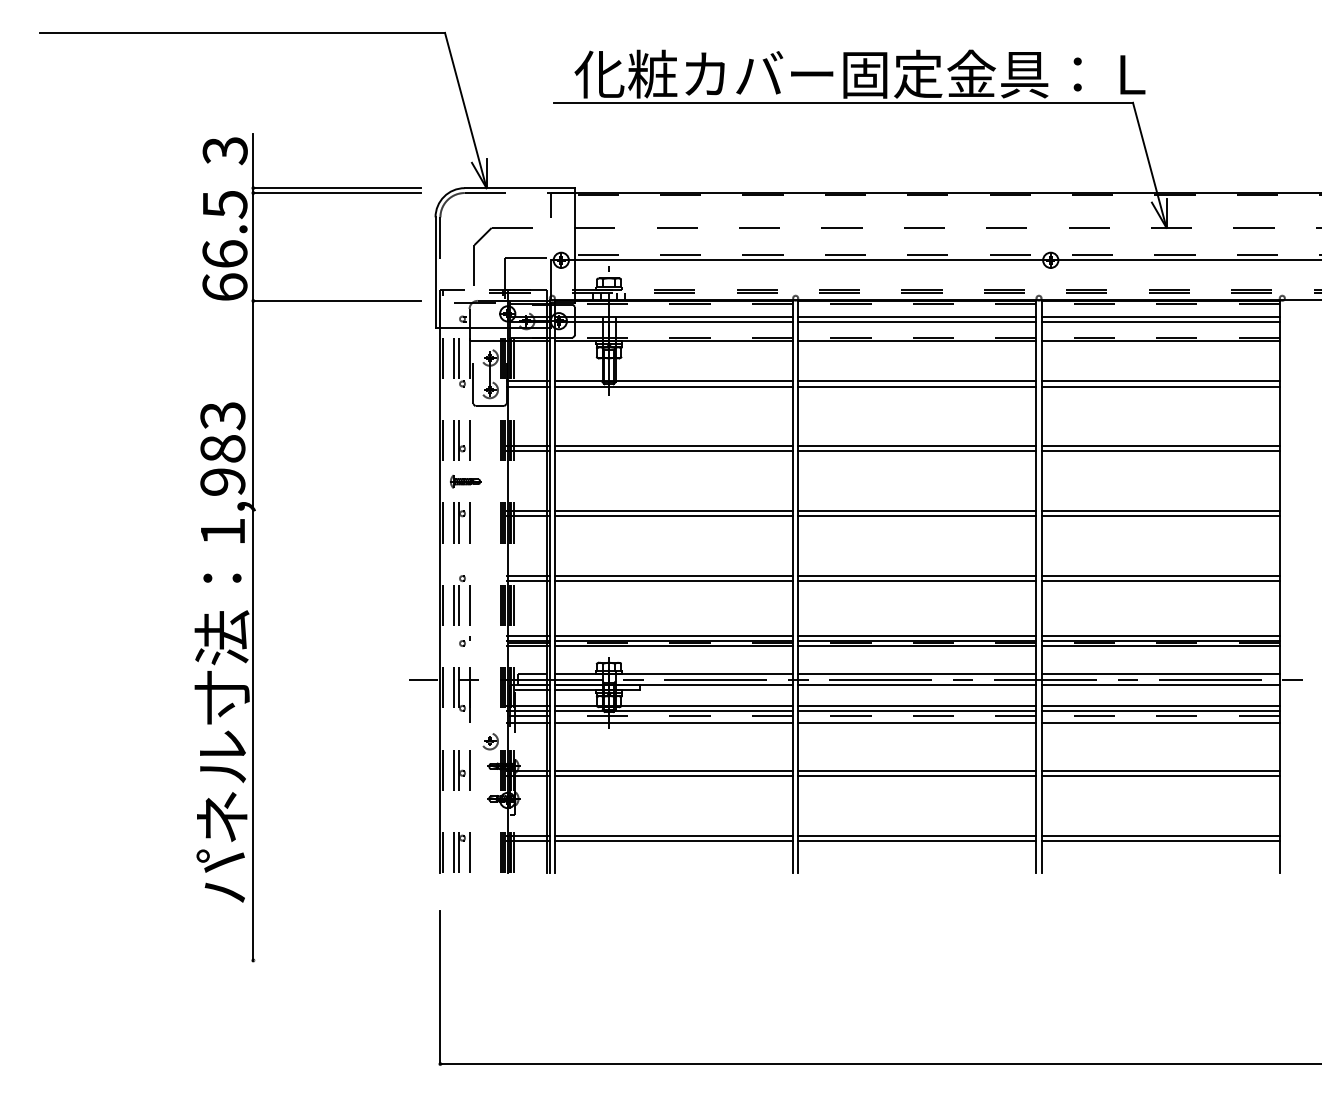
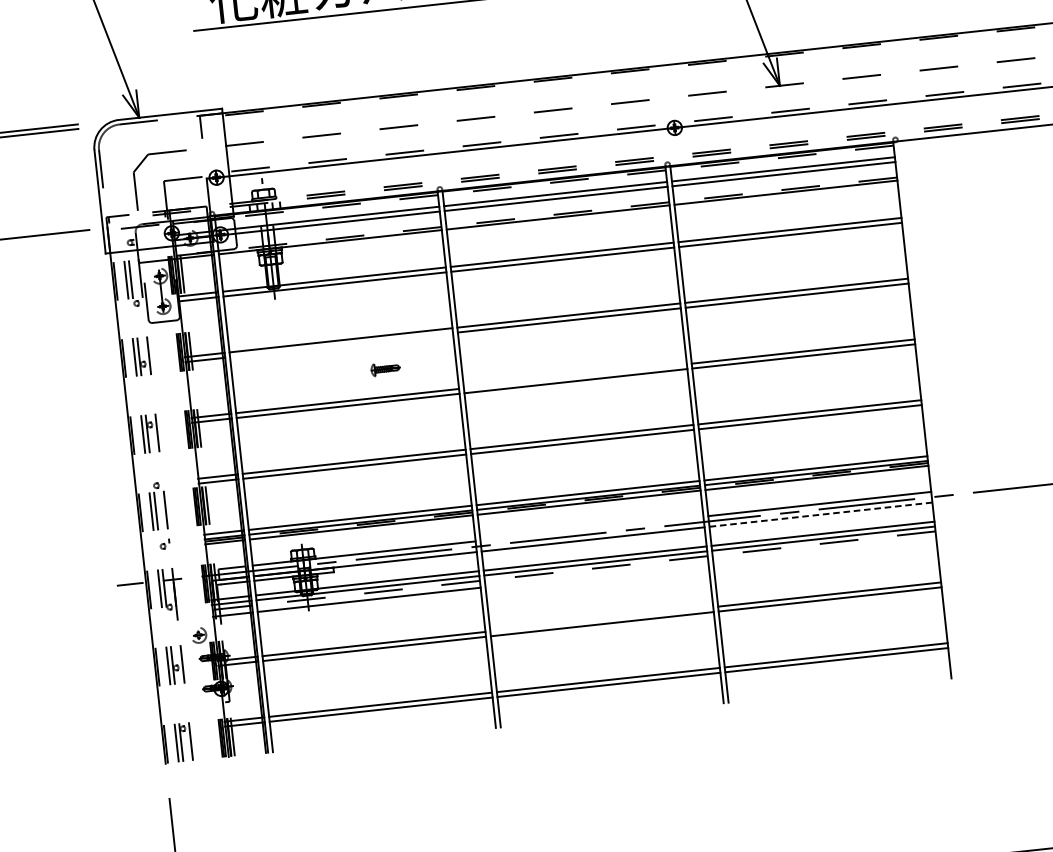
line: (673, 451) -> (341, 345), removed
part: (465, 481) -> (385, 368), moved
line: (917, 511) -> (575, 376), removed
line: (917, 674) -> (592, 529), removed
line: (1160, 685) -> (820, 514), solid -> dashed
line: (917, 723) -> (597, 575), removed
line: (1160, 723) -> (824, 550), removed
line: (917, 770) -> (601, 619), removed

